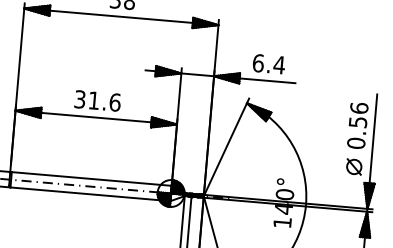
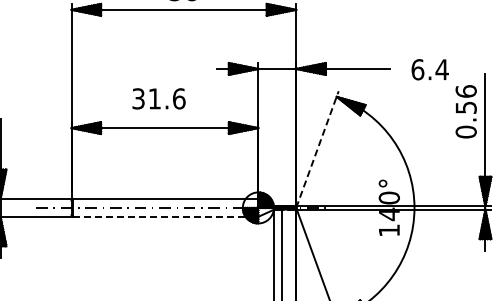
text: (268, 63) -> (429, 69), moved
text: (97, 100) -> (158, 98), moved
line: (226, 147) -> (317, 149), solid -> dashed
part: (353, 166) -> (465, 159), removed
line: (90, 194) -> (165, 216), solid -> dashed

